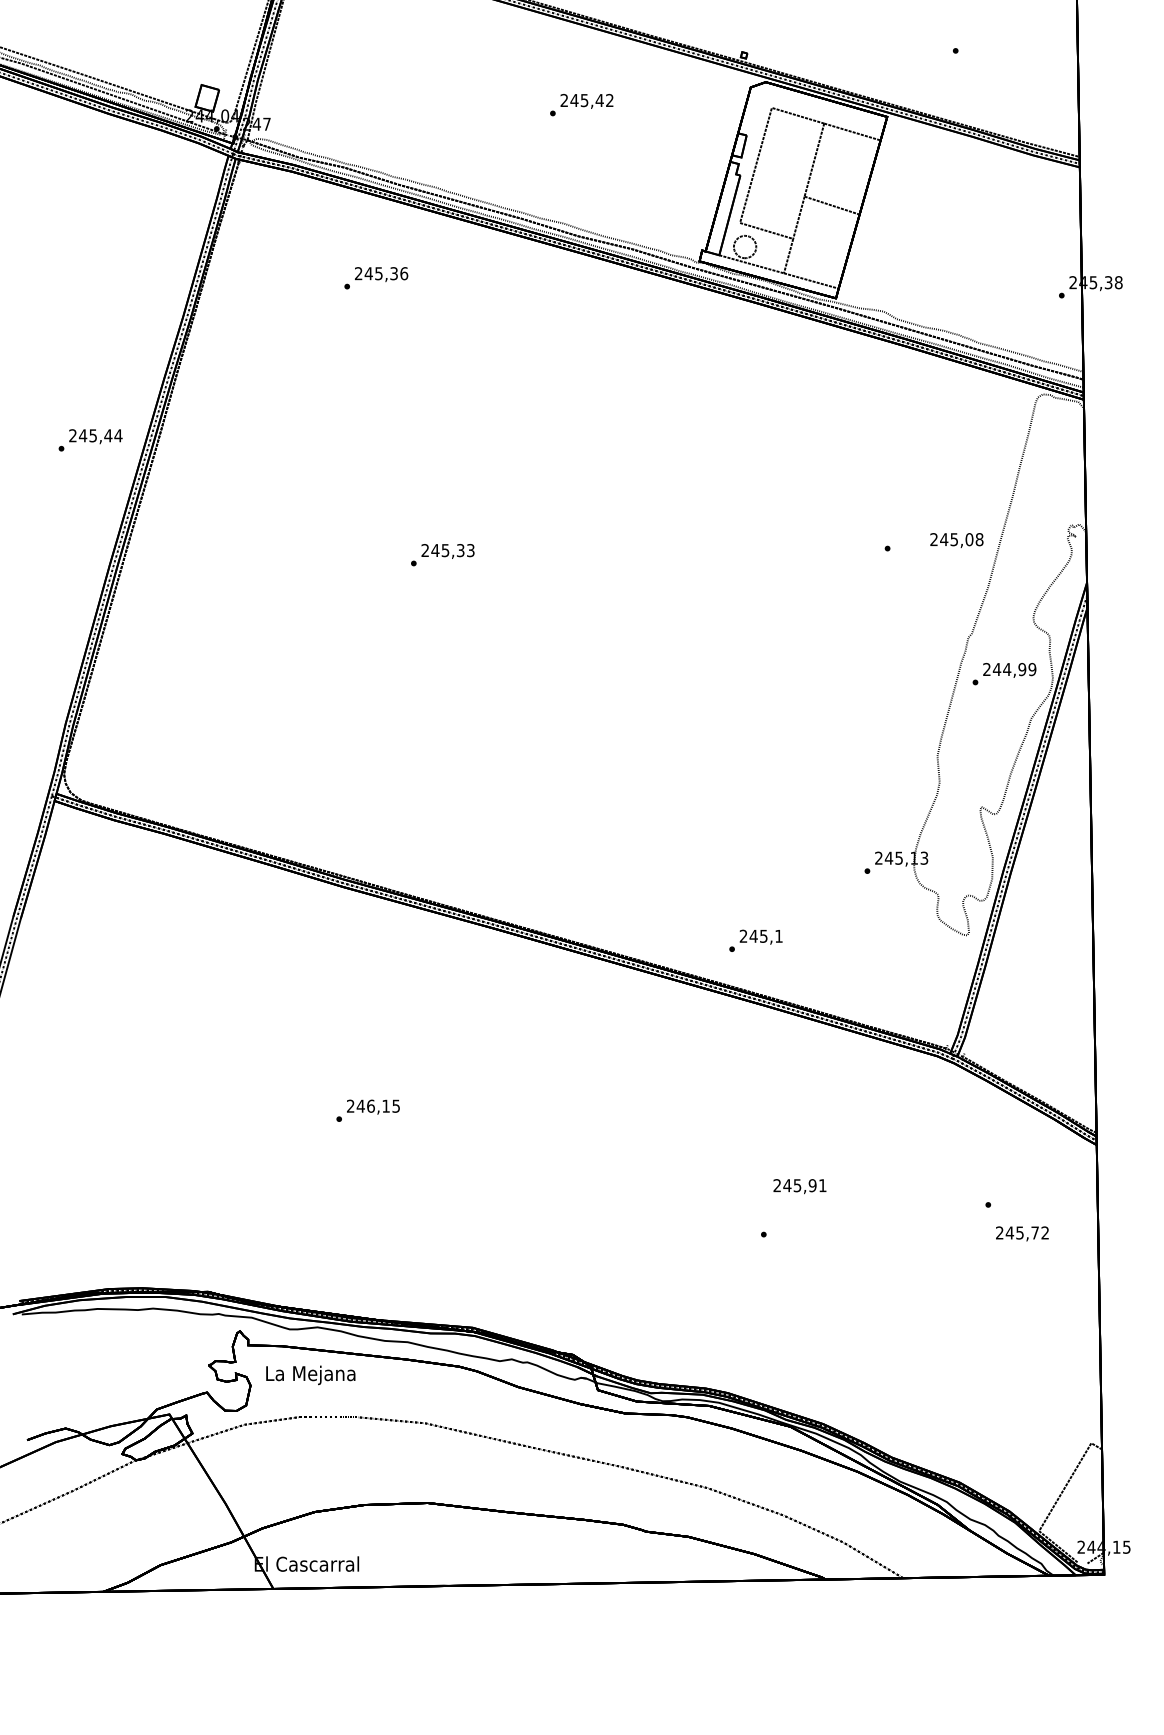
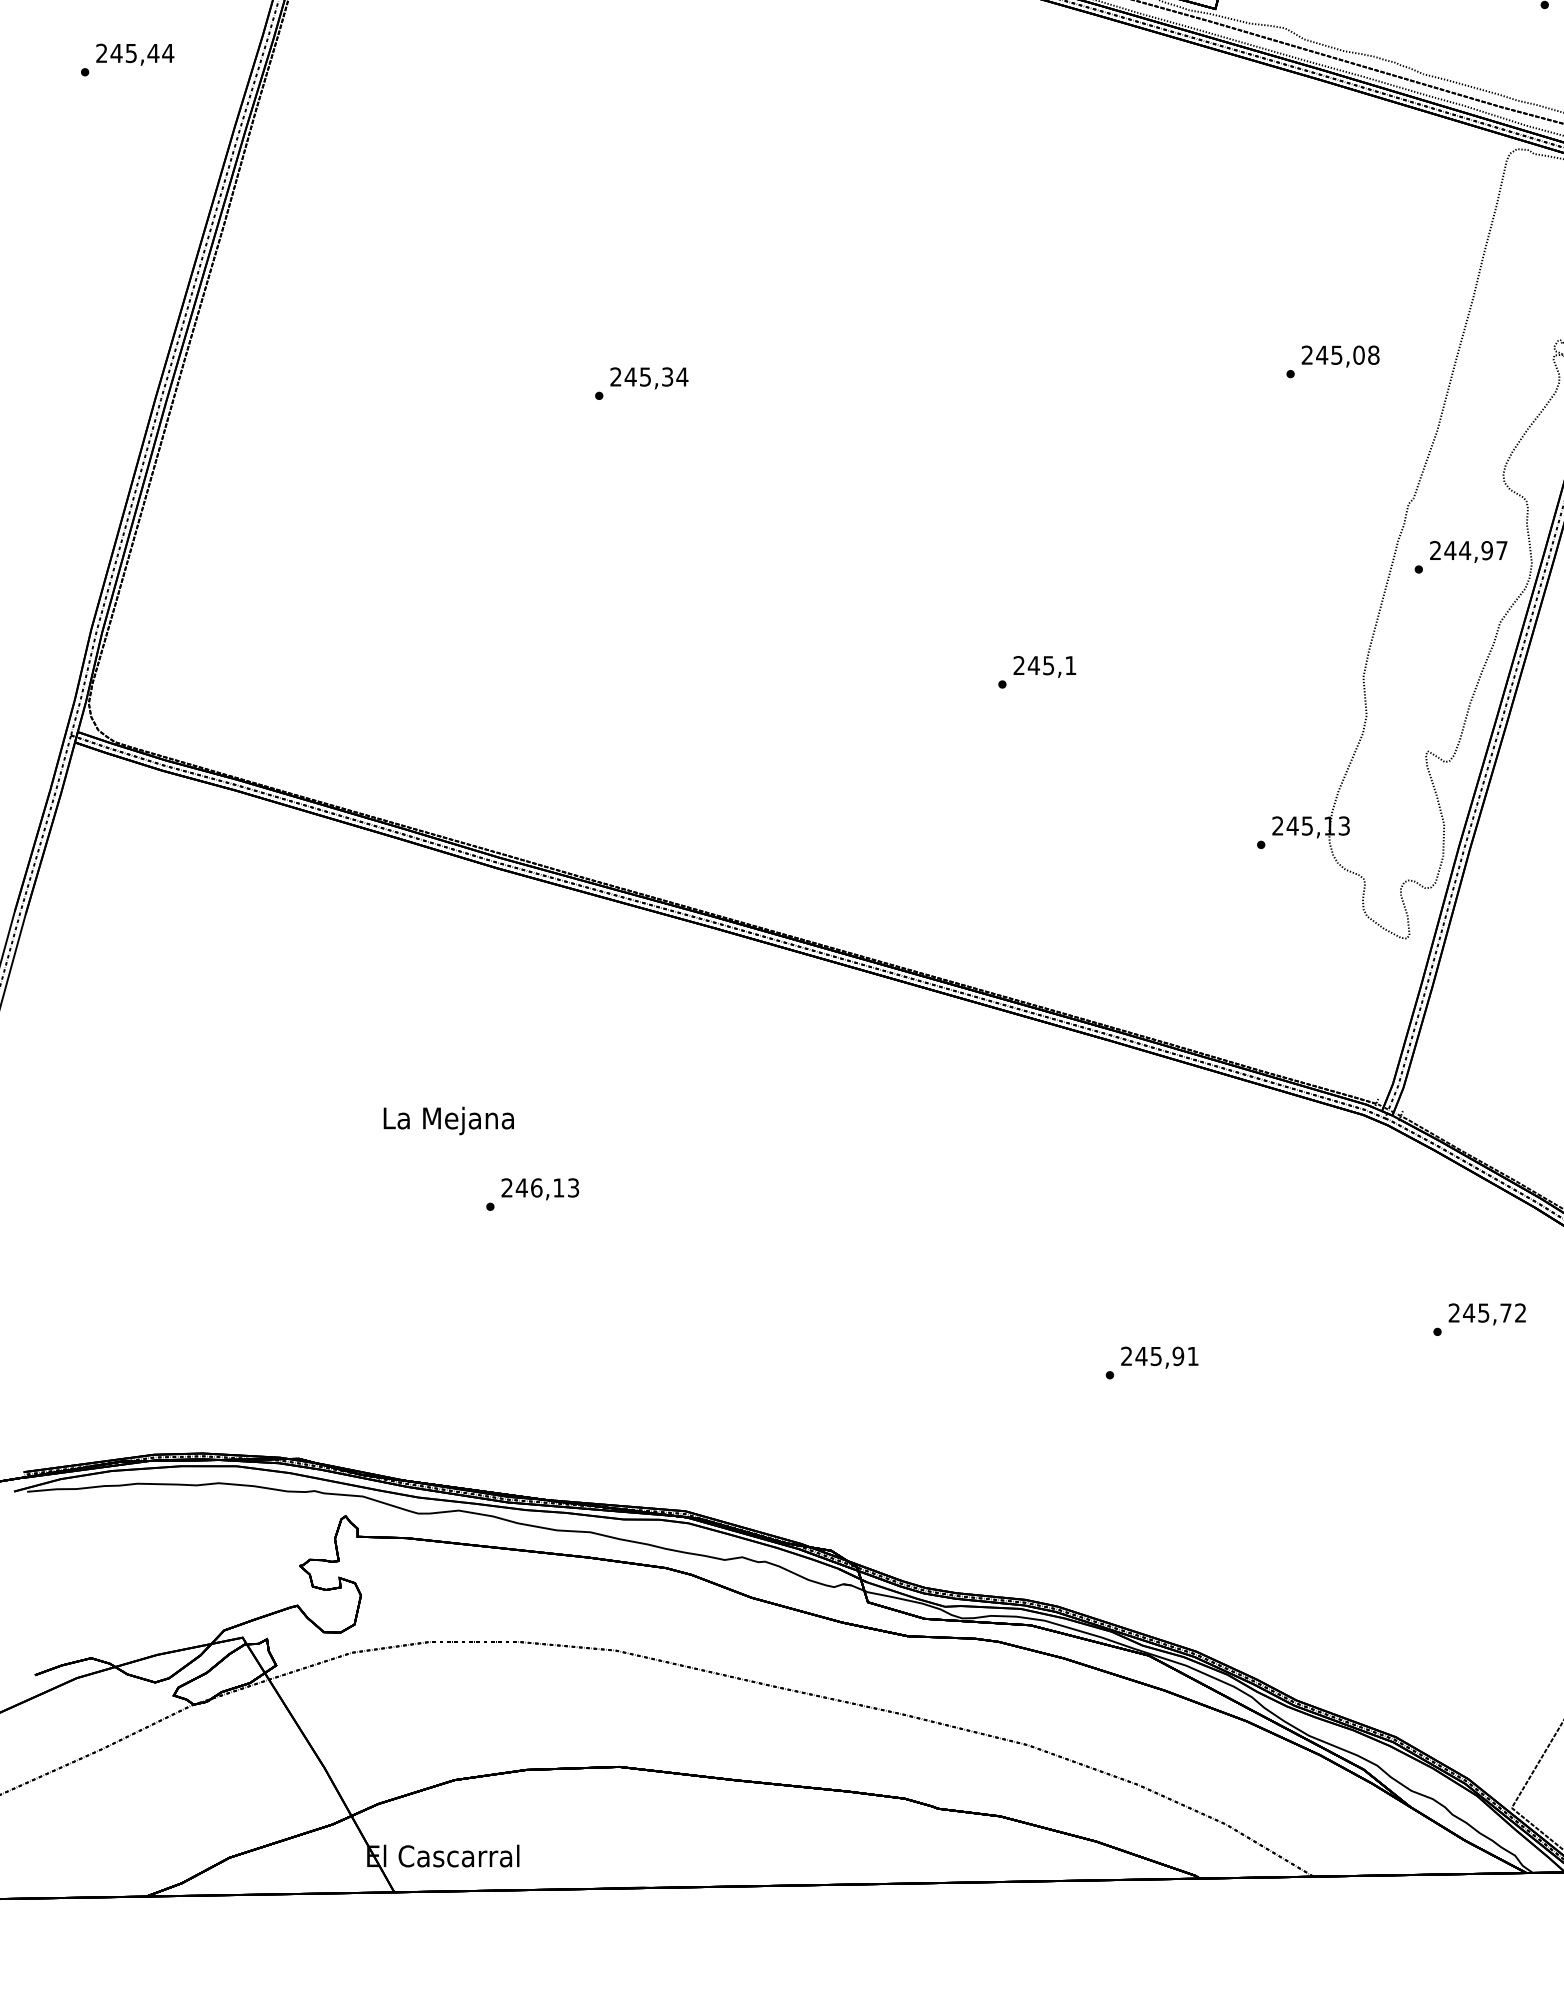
text: (90, 440) -> (127, 60), moved
text: (956, 540) -> (1340, 356), moved
text: (470, 550) -> (681, 376), 245,33 -> 245,34
text: (1032, 669) -> (1502, 550), 244,99 -> 244,97
text: (755, 940) -> (1036, 671), moved
text: (395, 1105) -> (572, 1186), 246,15 -> 246,13
text: (799, 1186) -> (1159, 1357), moved
text: (1022, 1233) -> (1487, 1313), moved
text: (310, 1375) -> (448, 1121), moved

